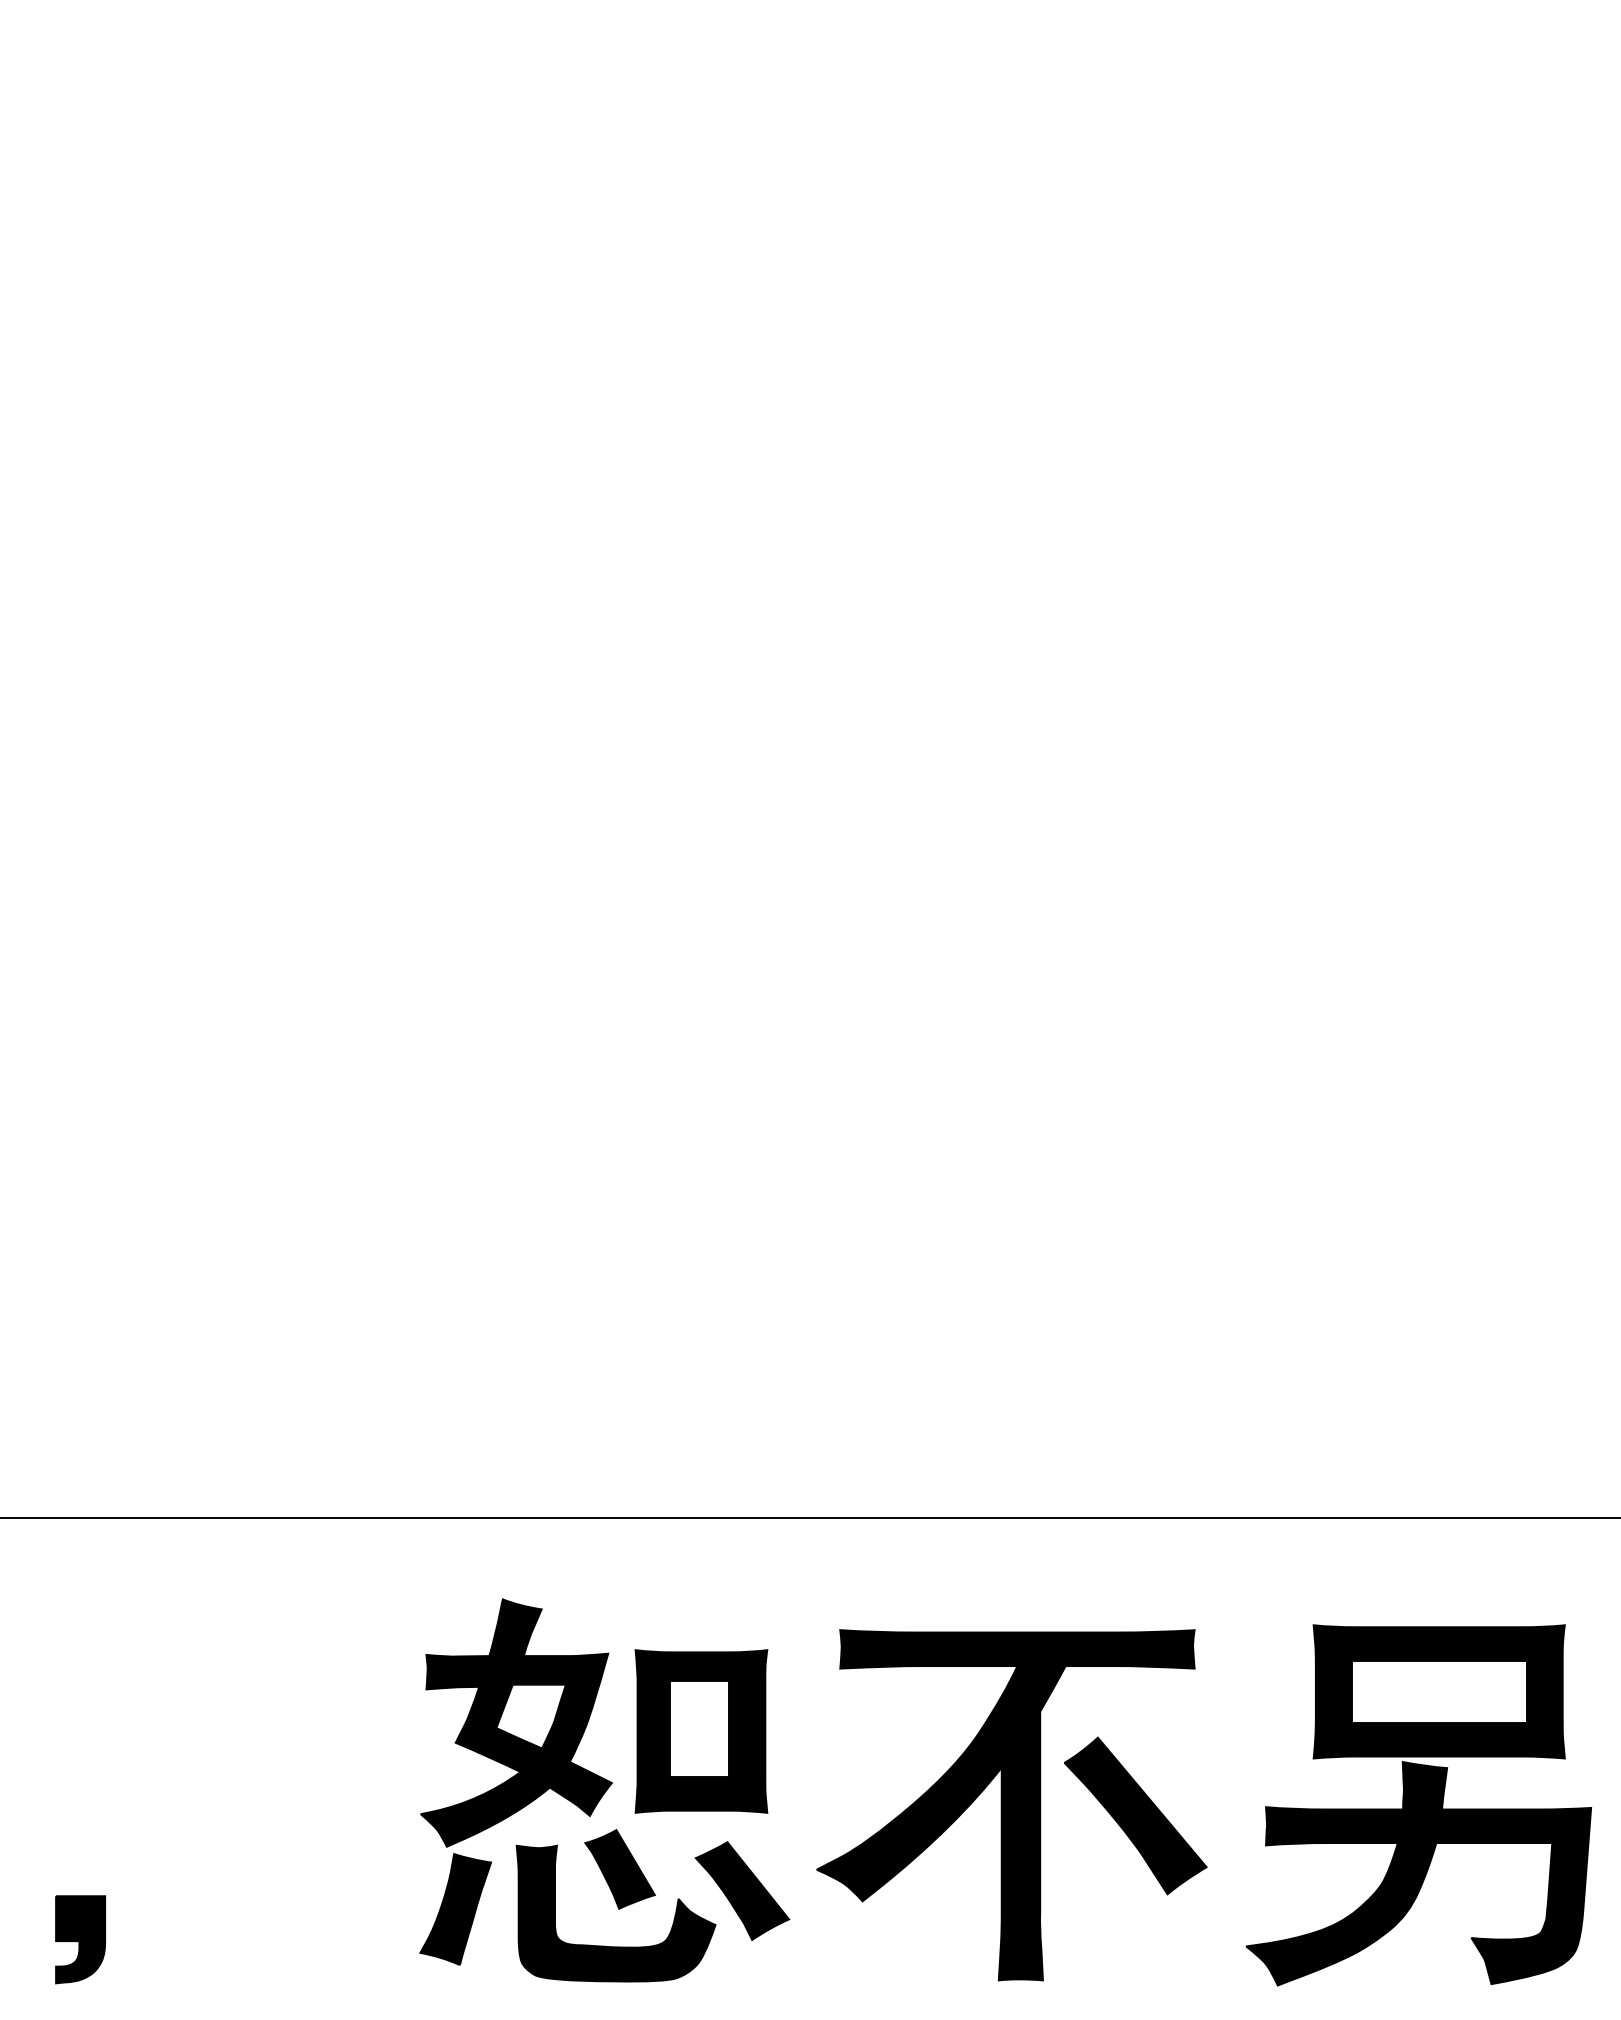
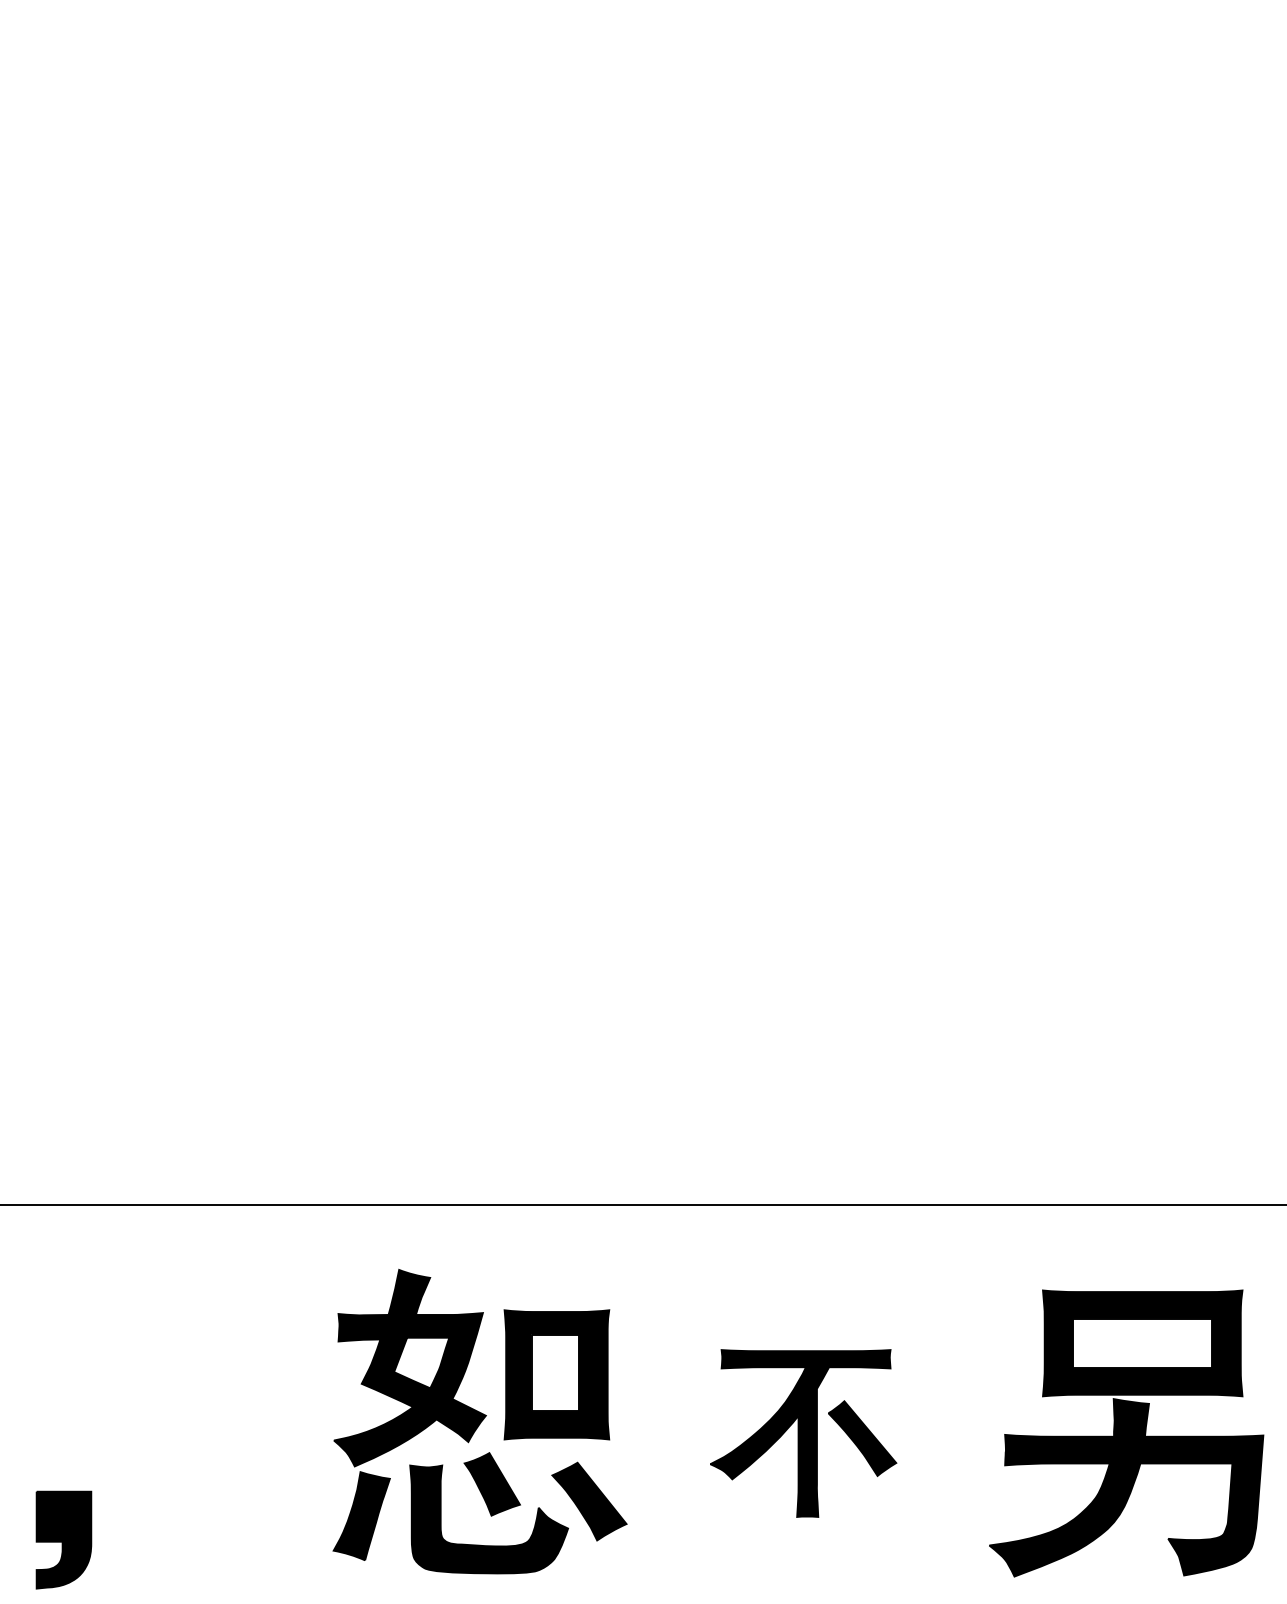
part: (1011, 1805) -> (803, 1433), size x0.6
part: (80, 1939) -> (63, 1540), size x1.4

